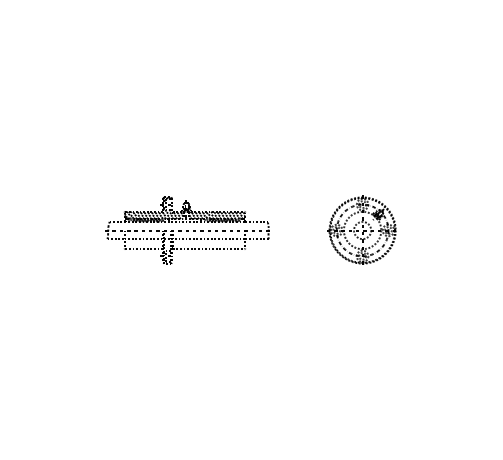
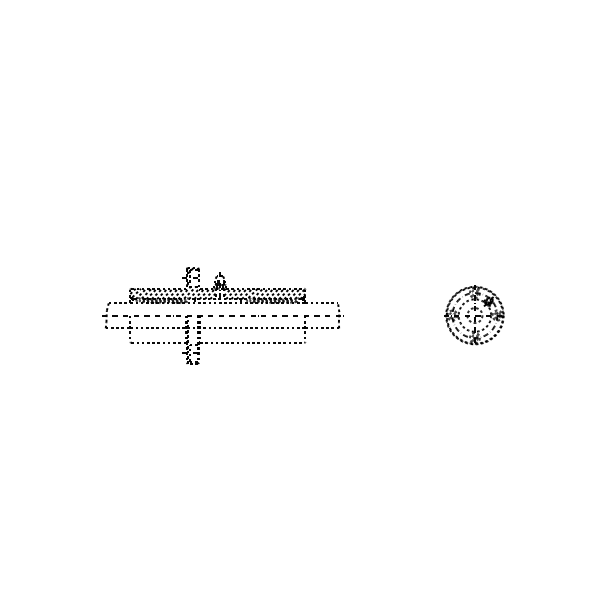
part: (361, 229) -> (473, 314), size x0.6

